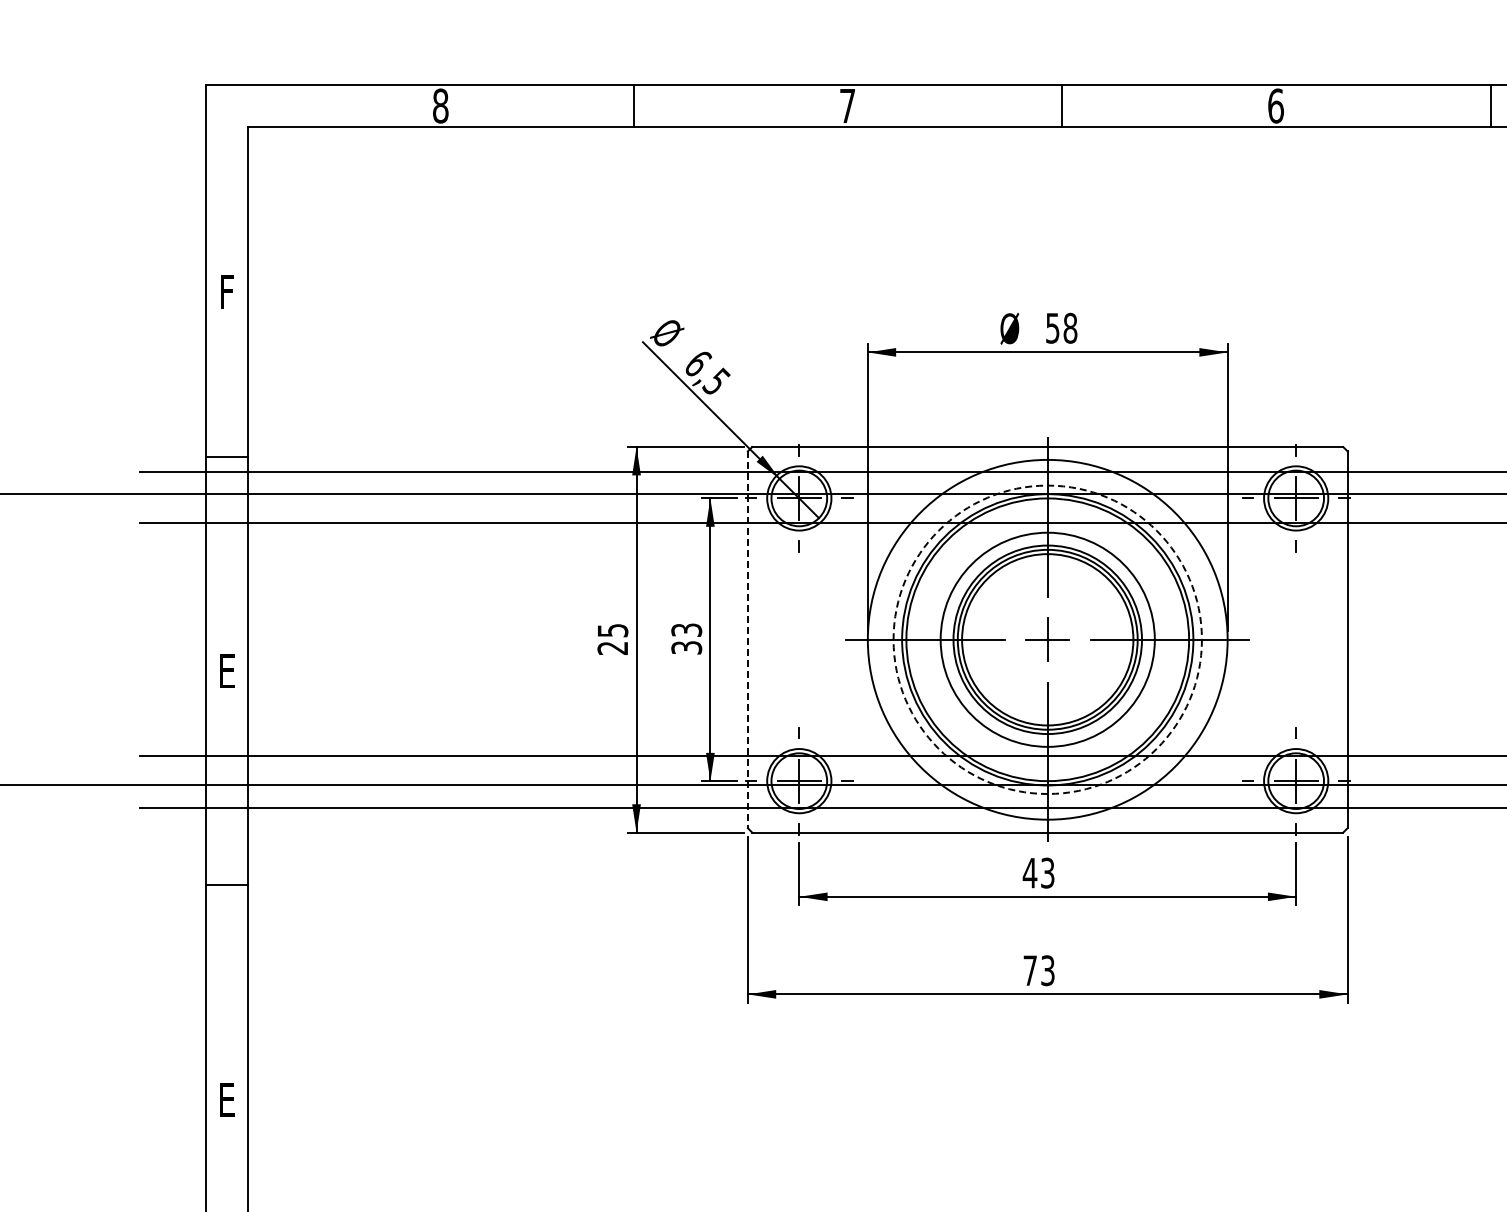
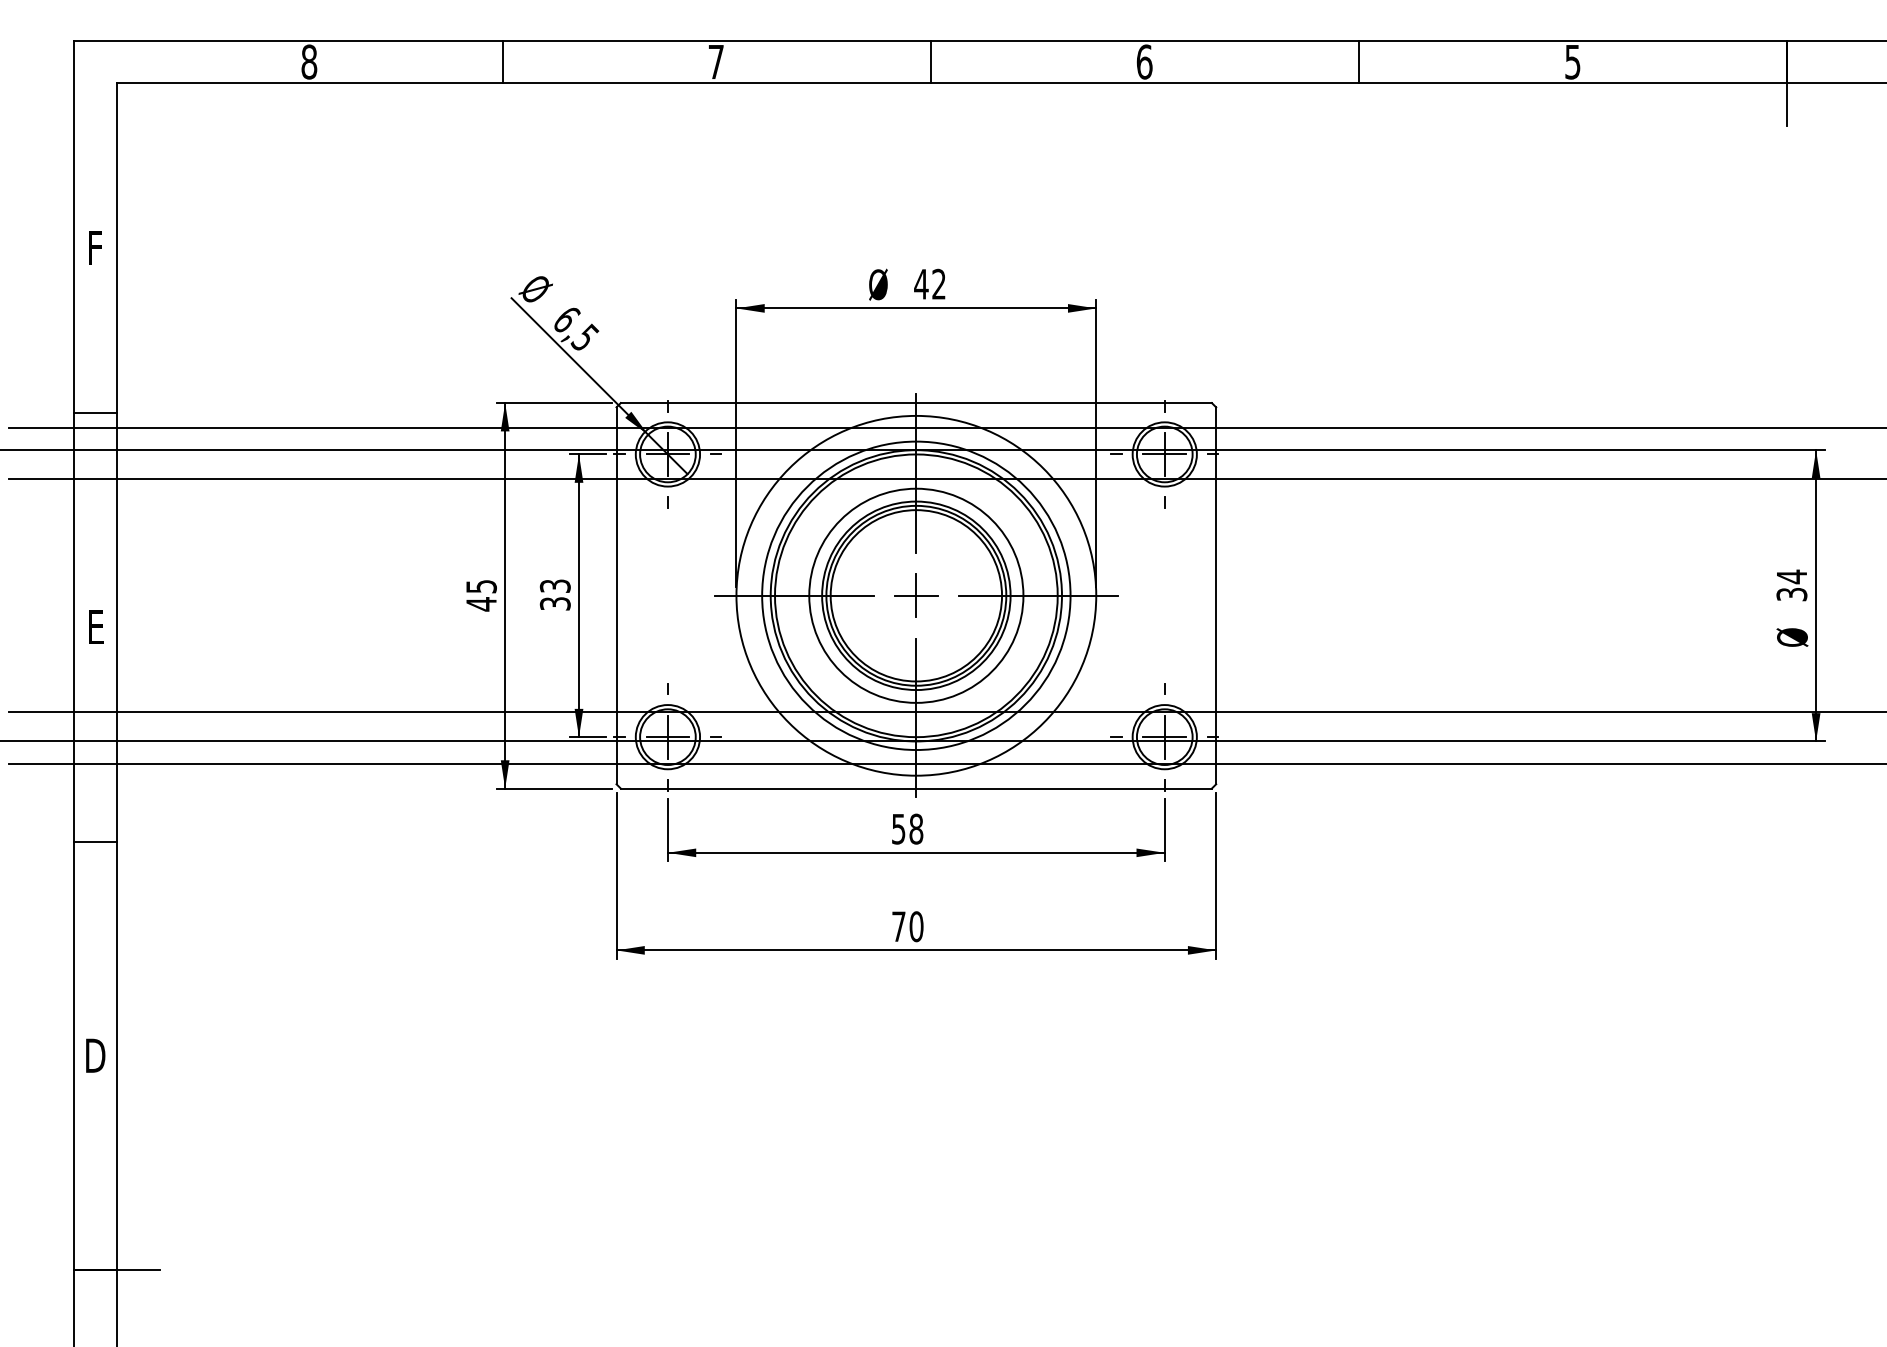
text: (1060, 327) -> (929, 283), 58 -> 42
circle: (1047, 639) -> (916, 595), dashed -> solid
line: (747, 640) -> (616, 596), dashed -> solid
text: (612, 648) -> (481, 604), 25 -> 45
text: (1038, 872) -> (907, 828), 43 -> 58
text: (1047, 970) -> (916, 926), 73 -> 70
text: (226, 1099) -> (95, 1055), E -> D

